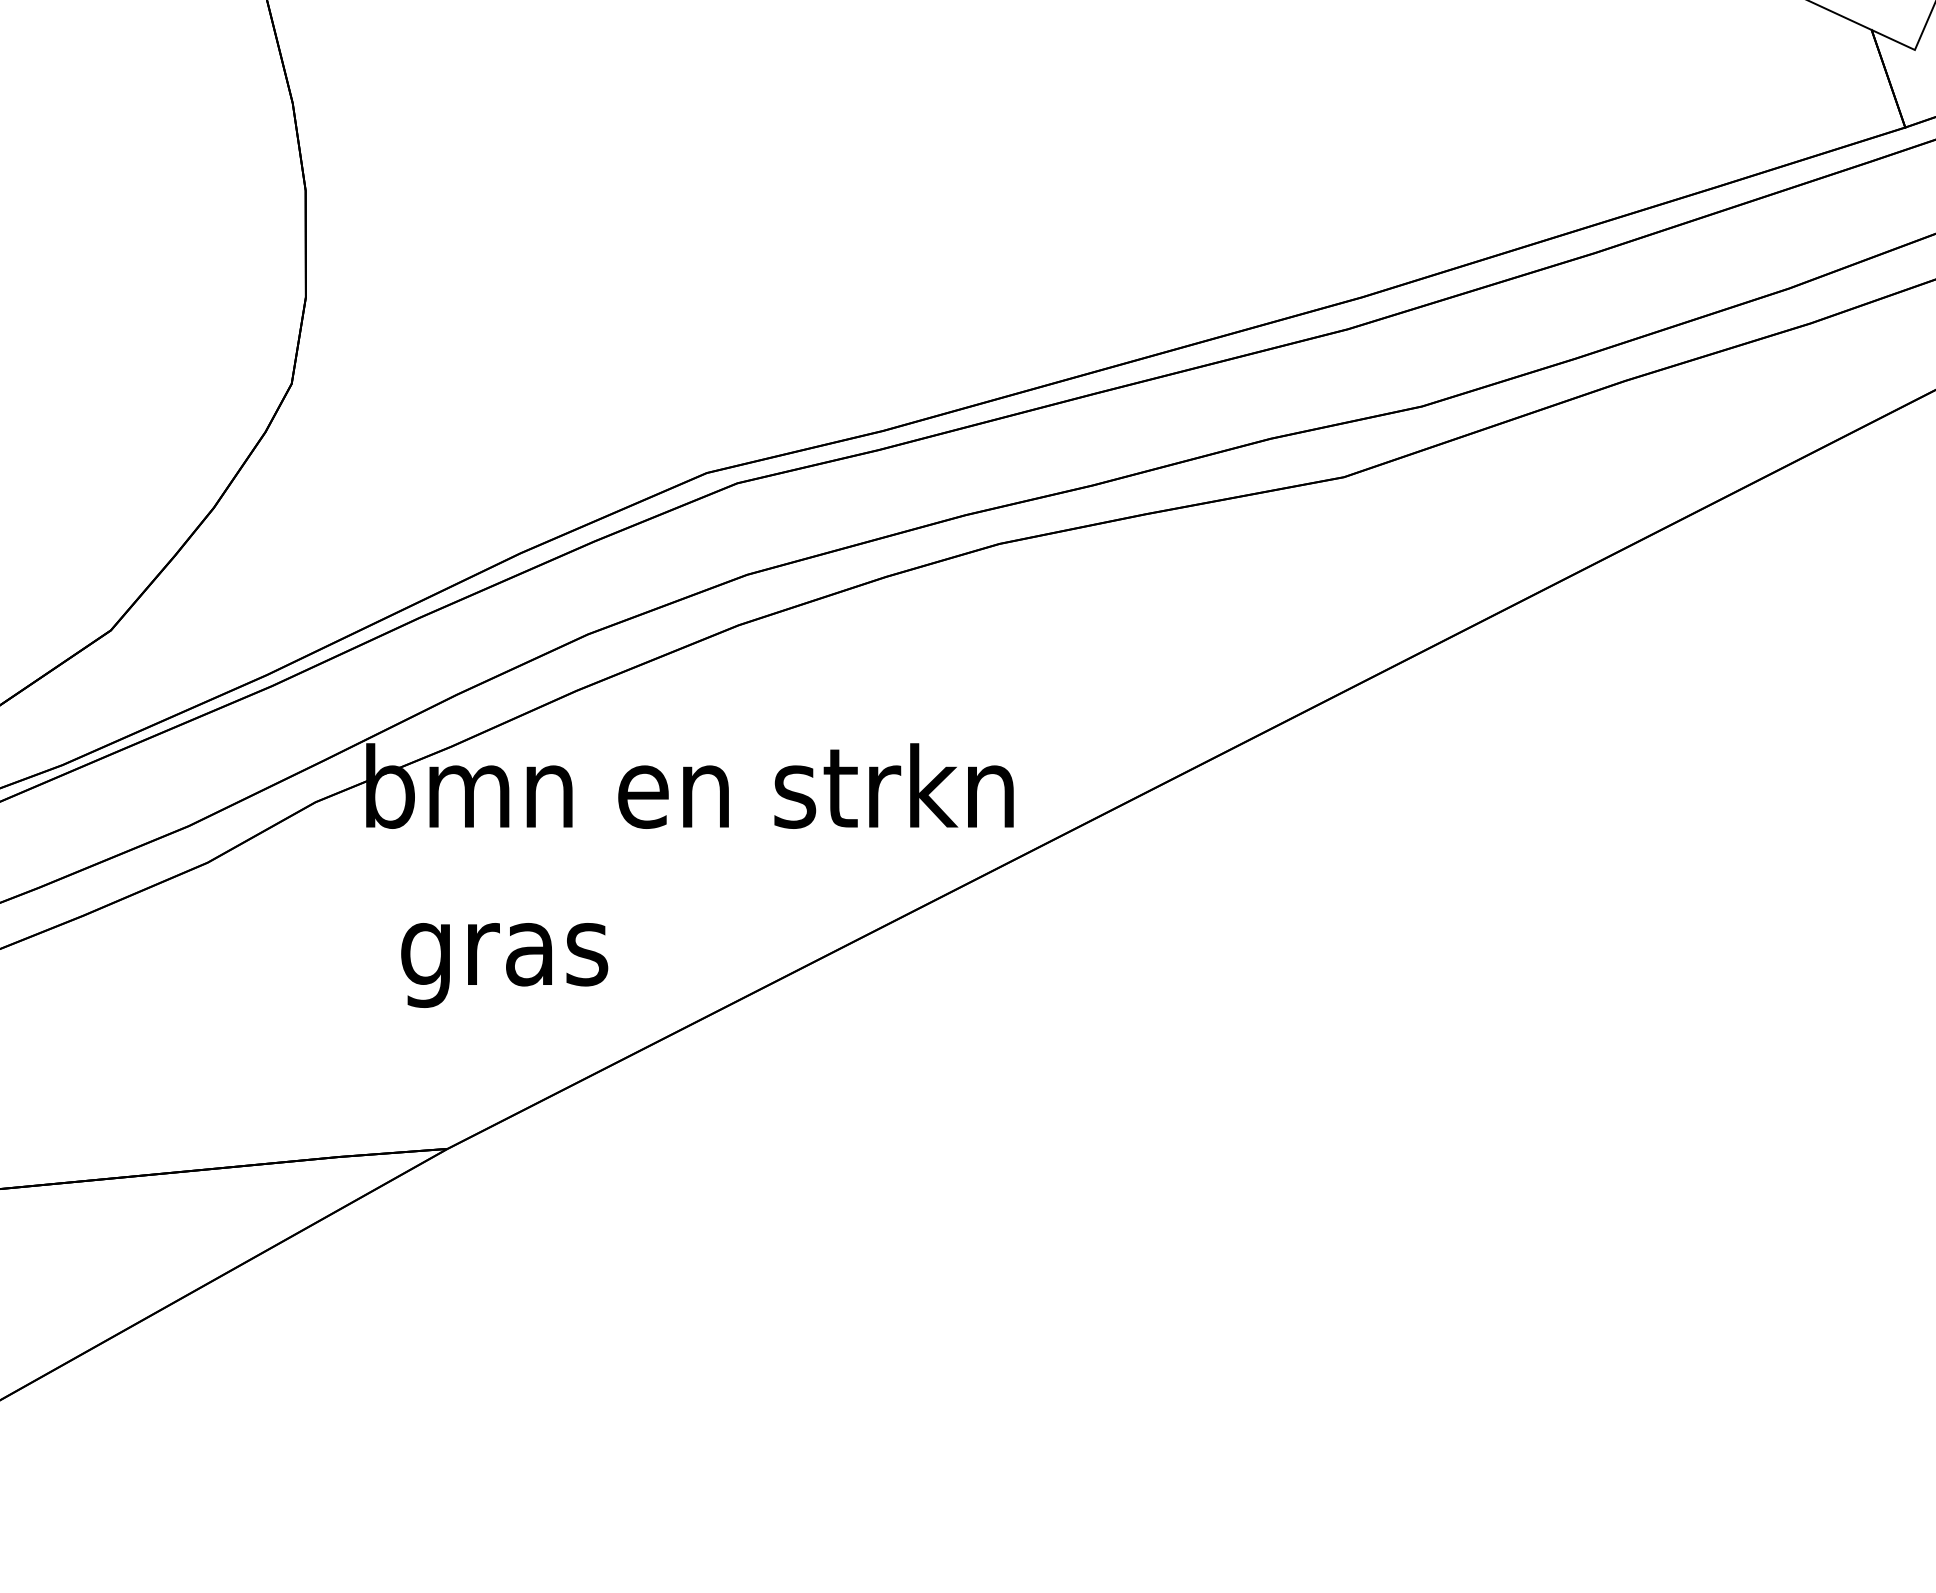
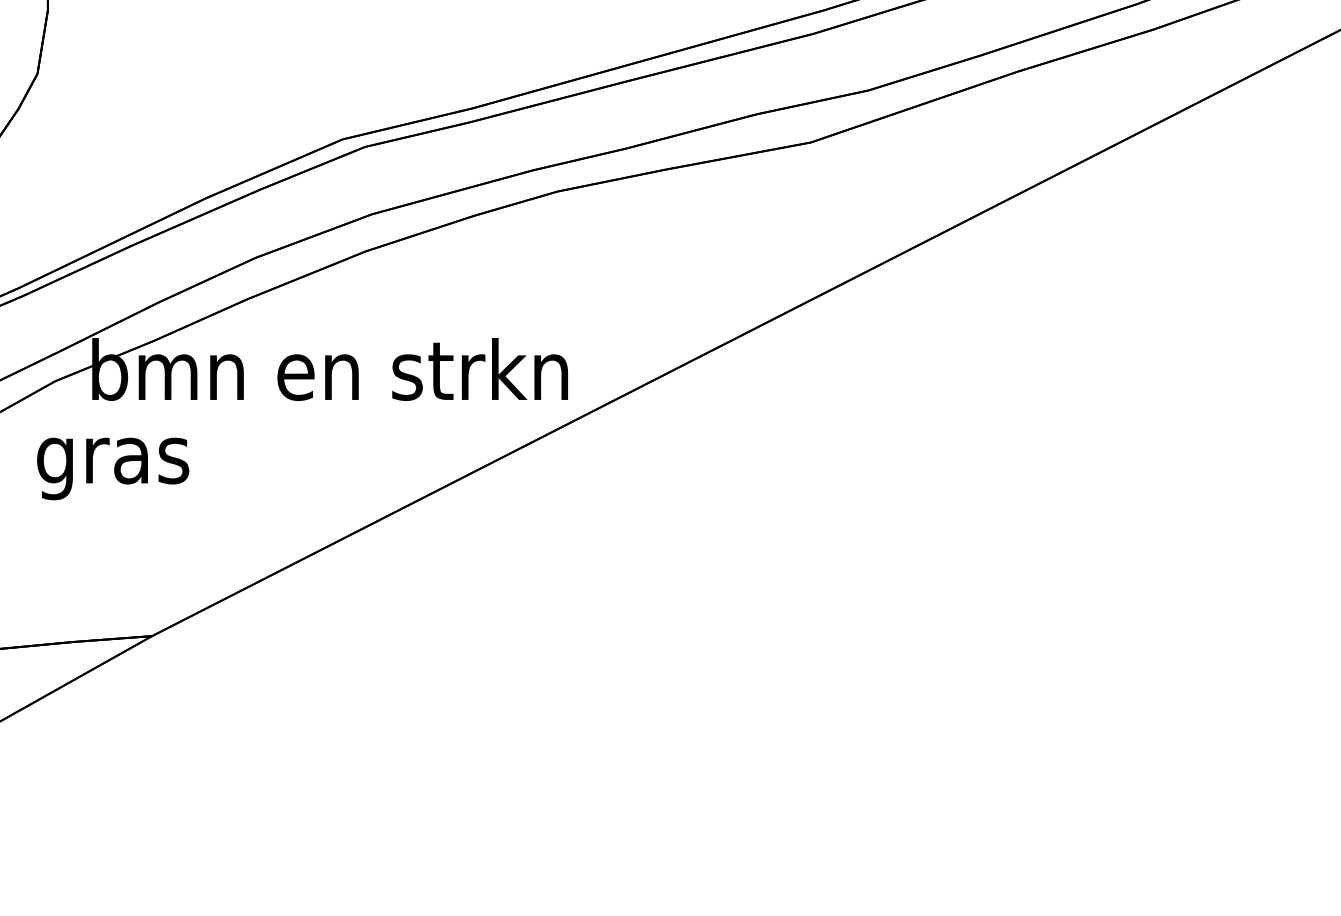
text: (504, 965) -> (113, 469), moved

